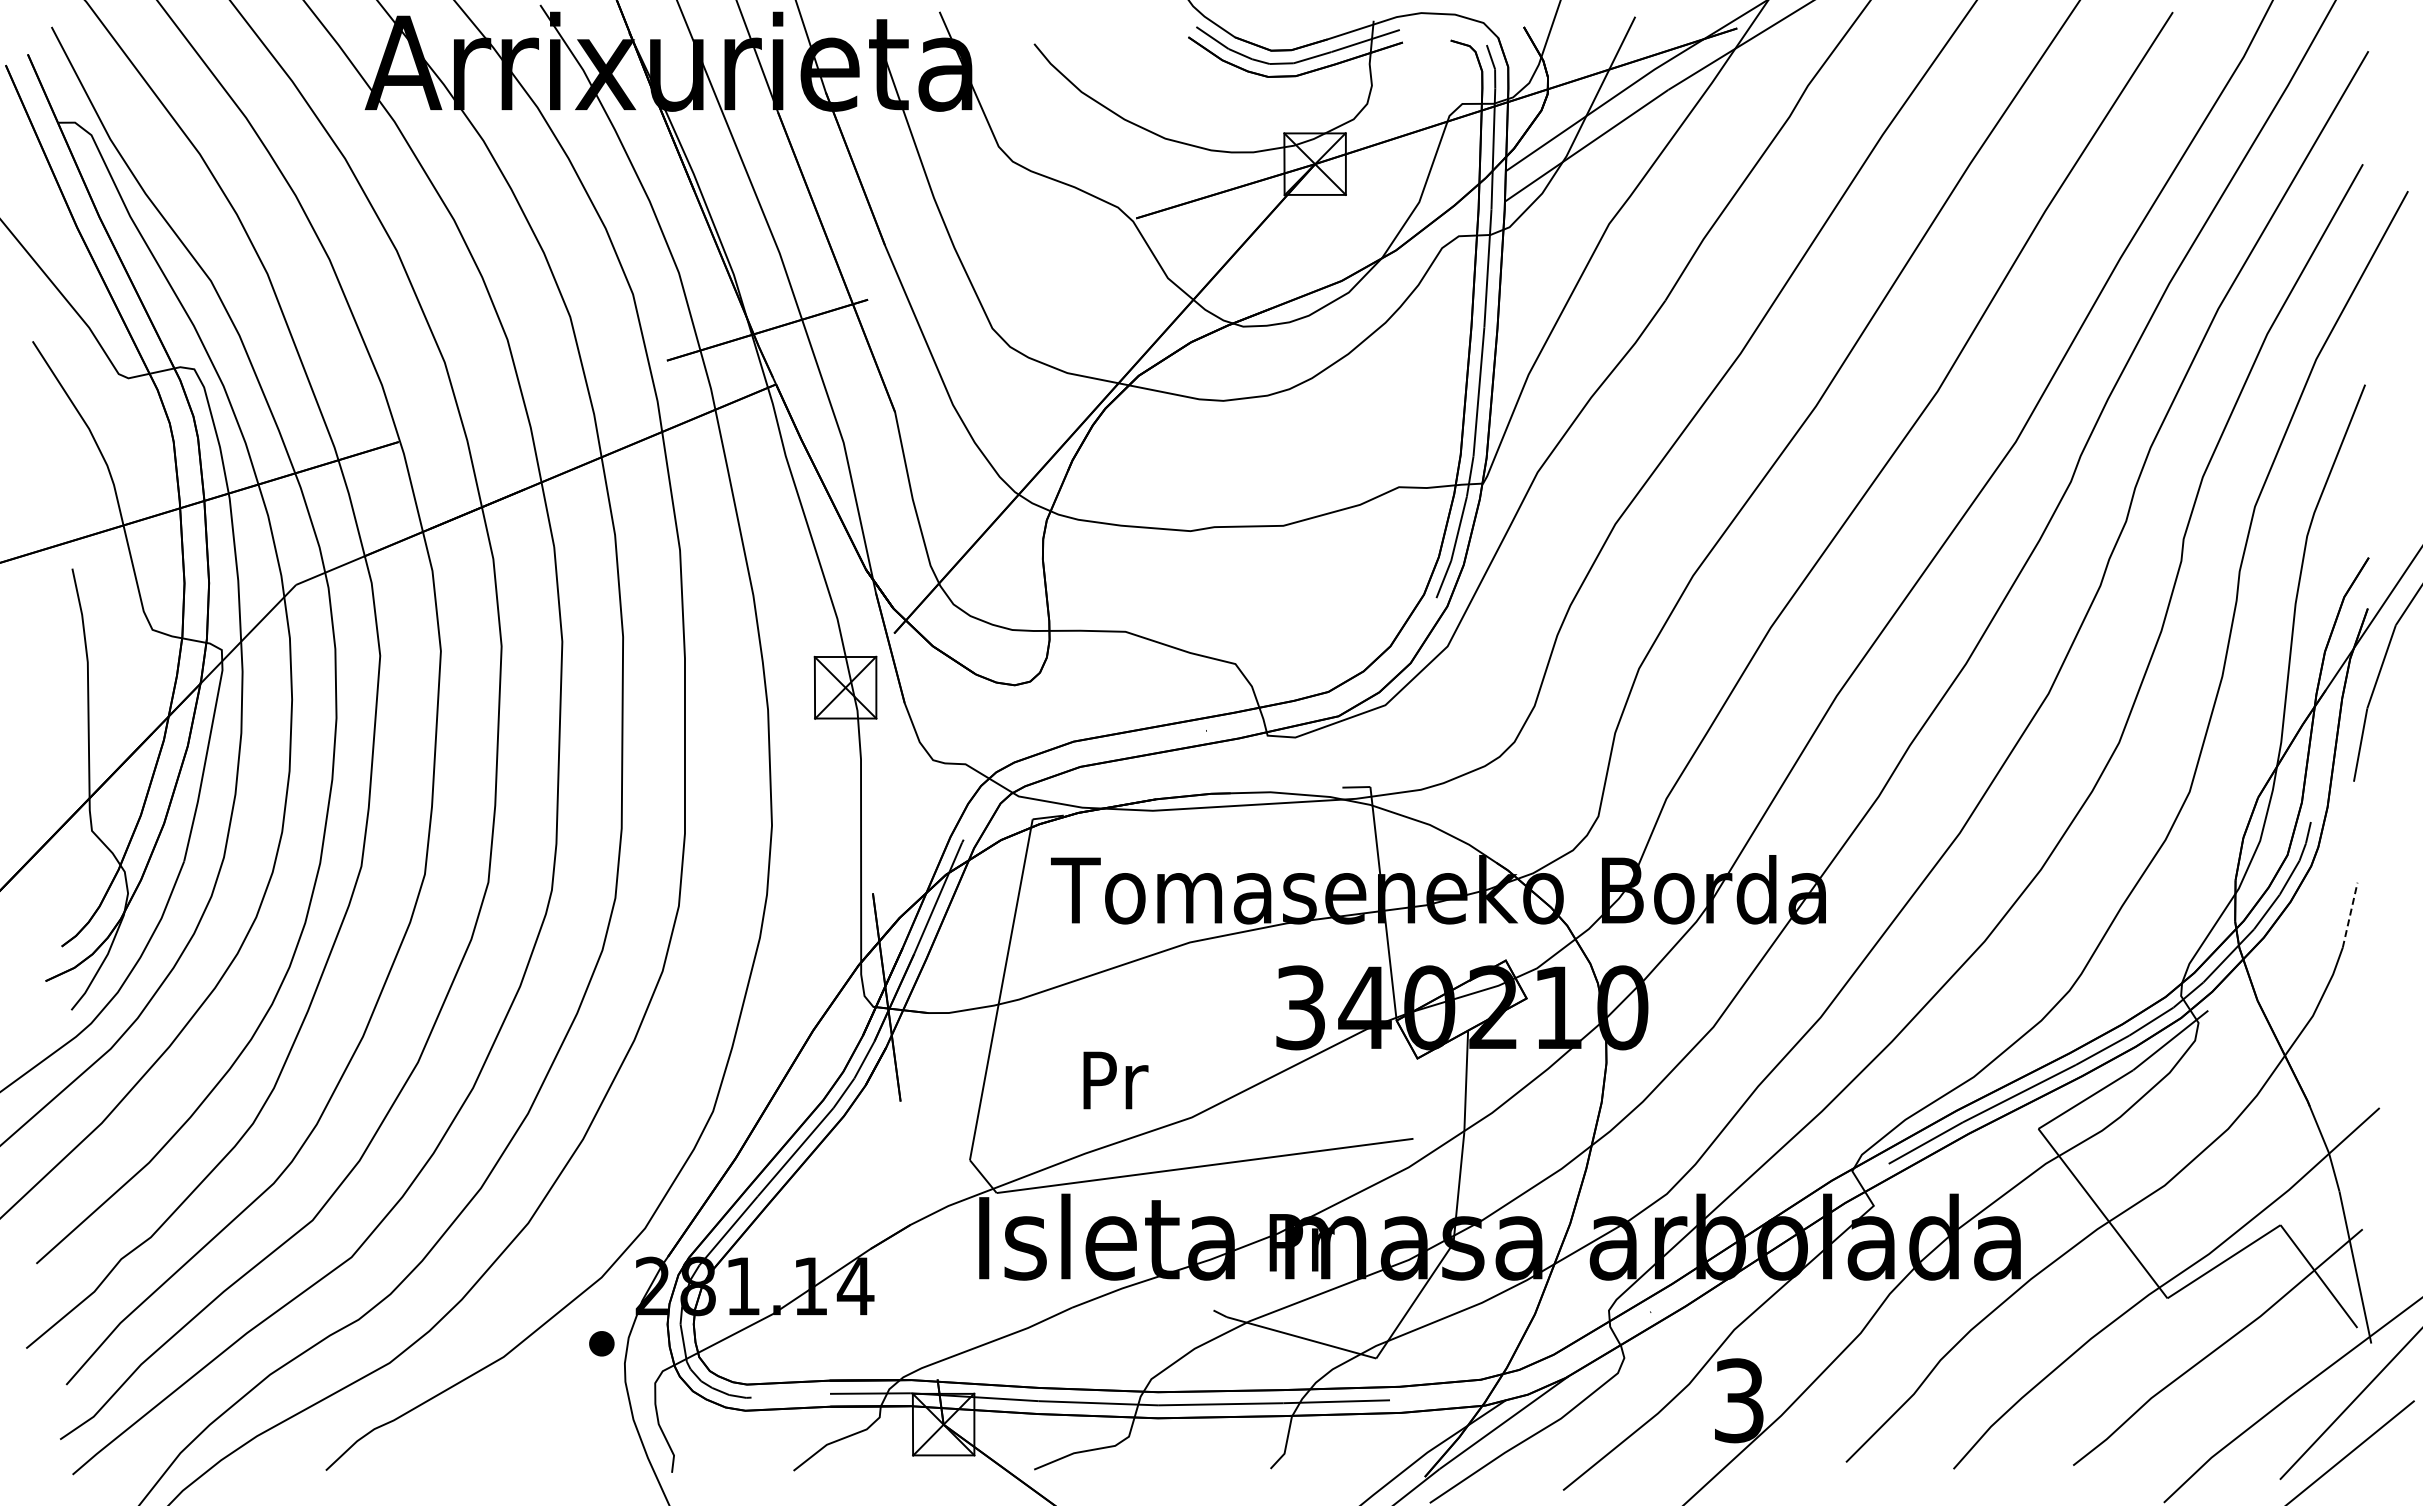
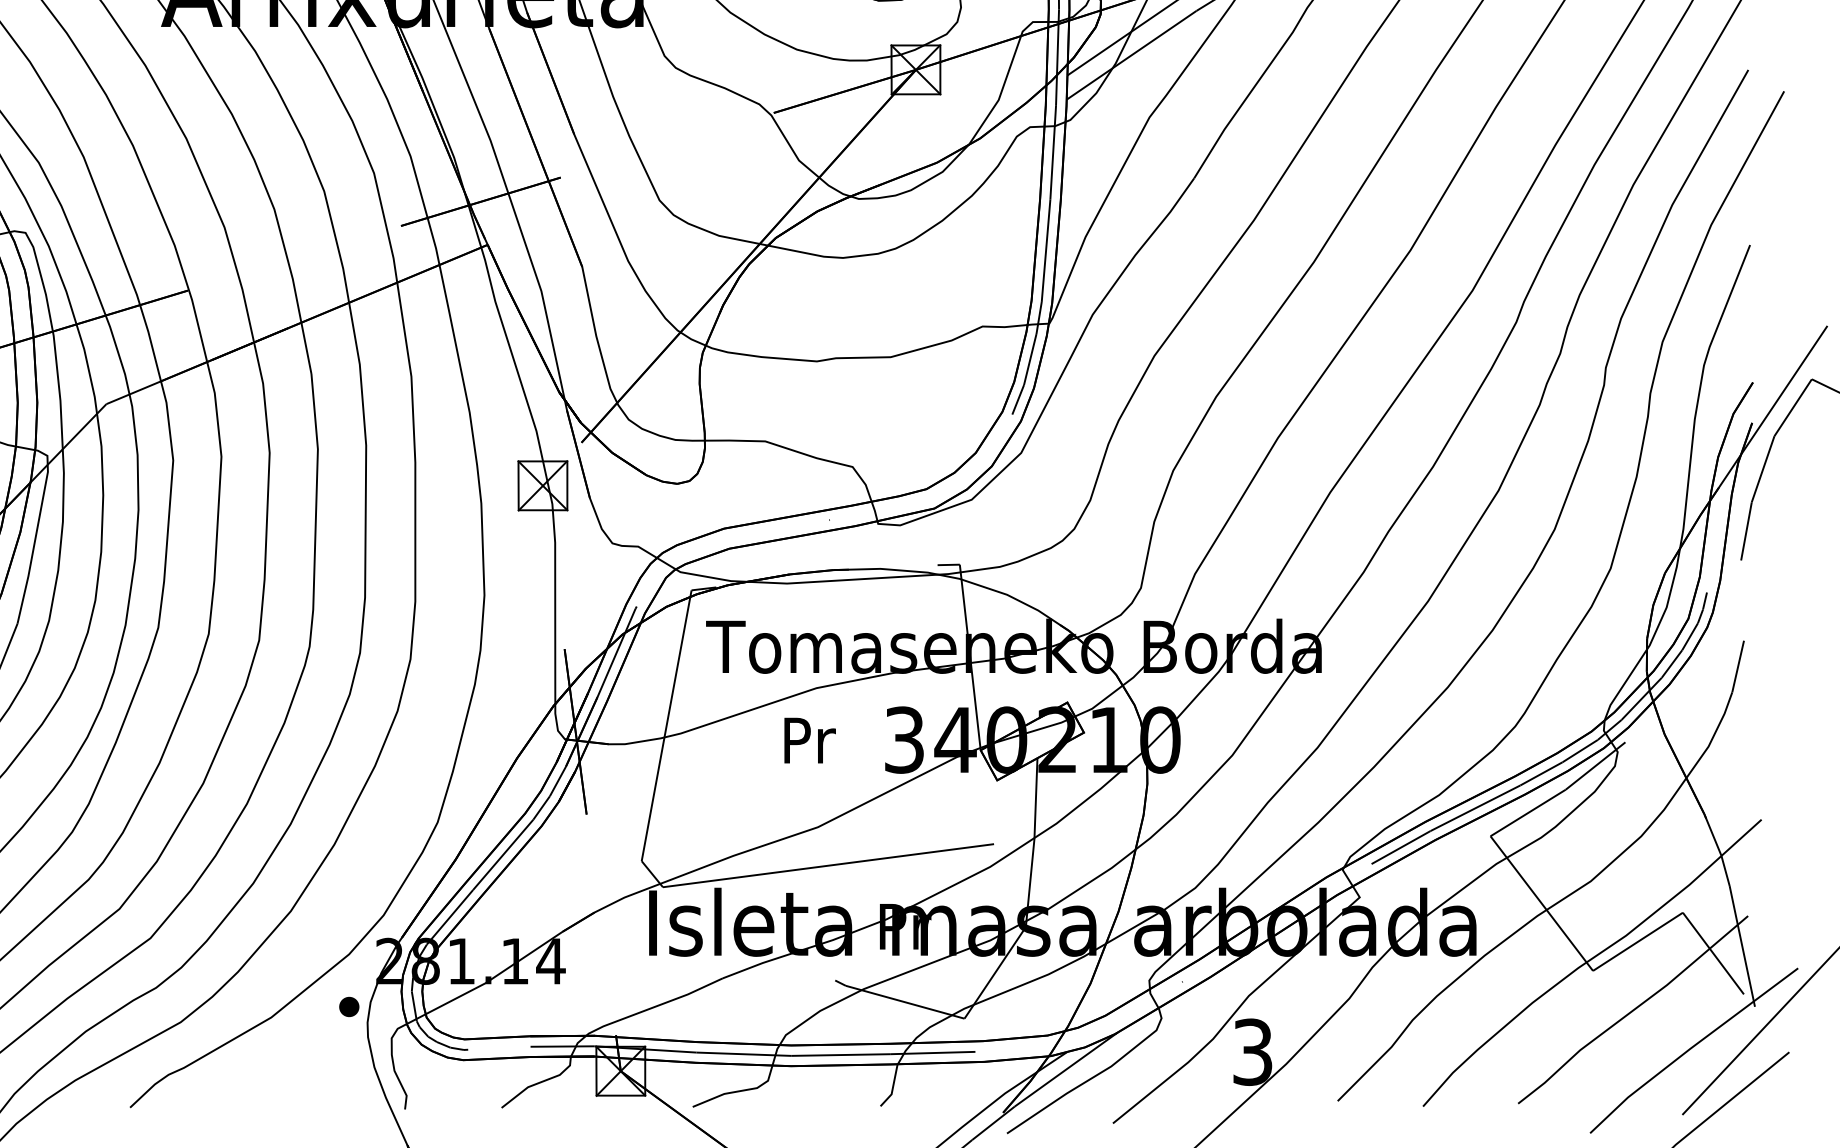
line: (2350, 914) -> (1738, 665), dashed -> solid
text: (1115, 1080) -> (809, 740), moved

